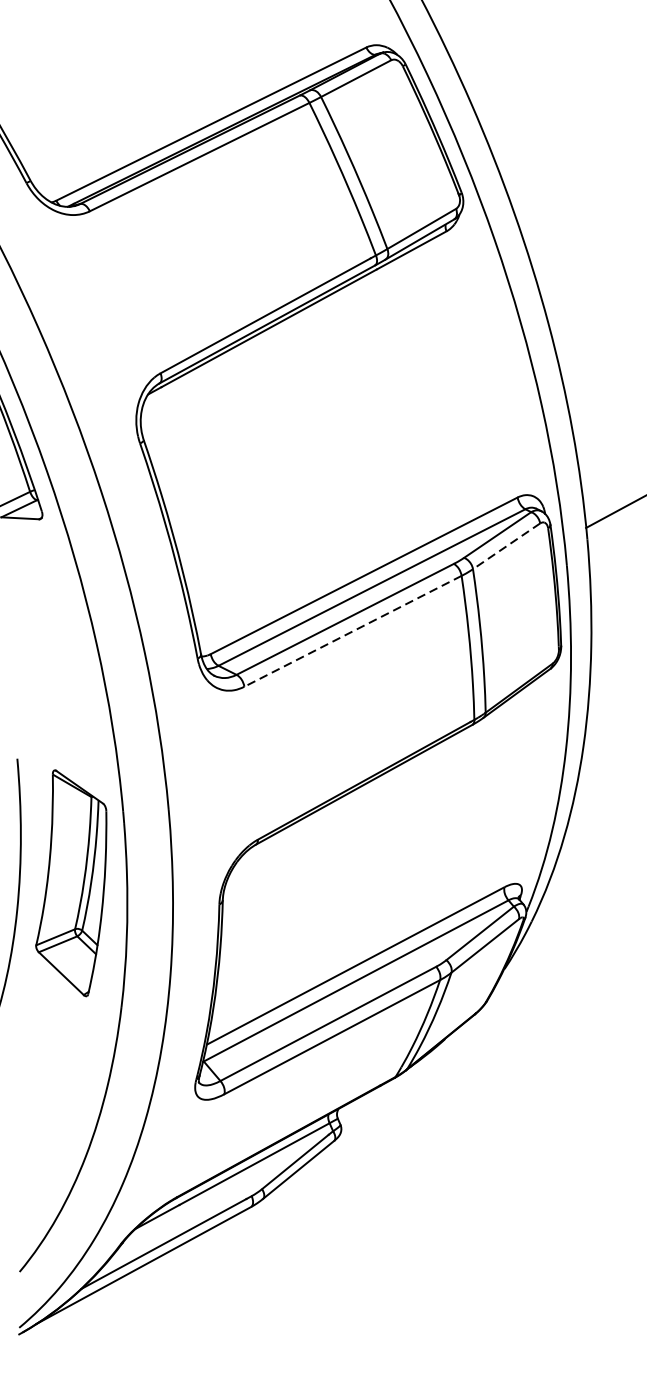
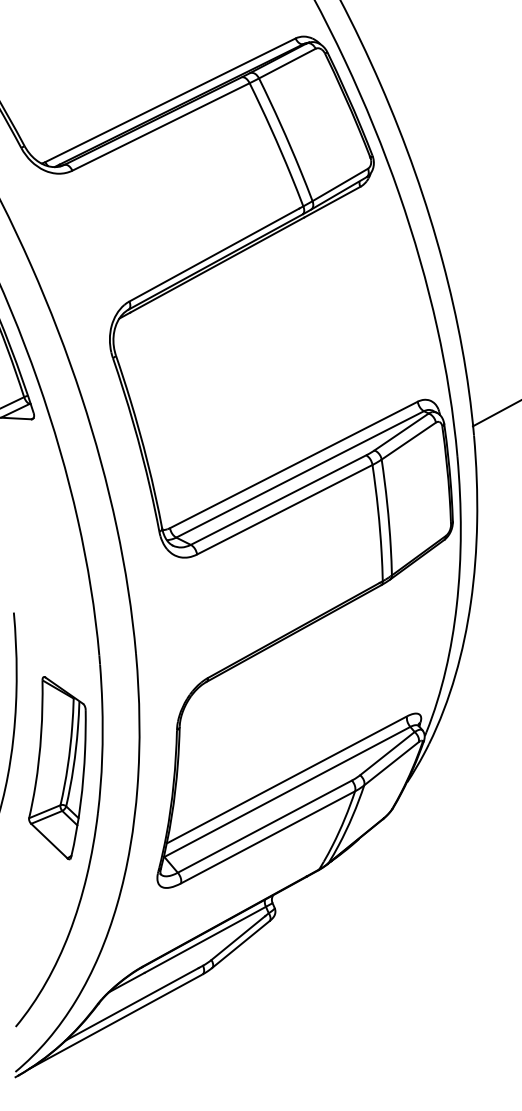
line: (506, 546) -> (408, 441), dashed -> solid
line: (352, 631) -> (284, 509), dashed -> solid
part: (71, 883) -> (57, 768), moved

